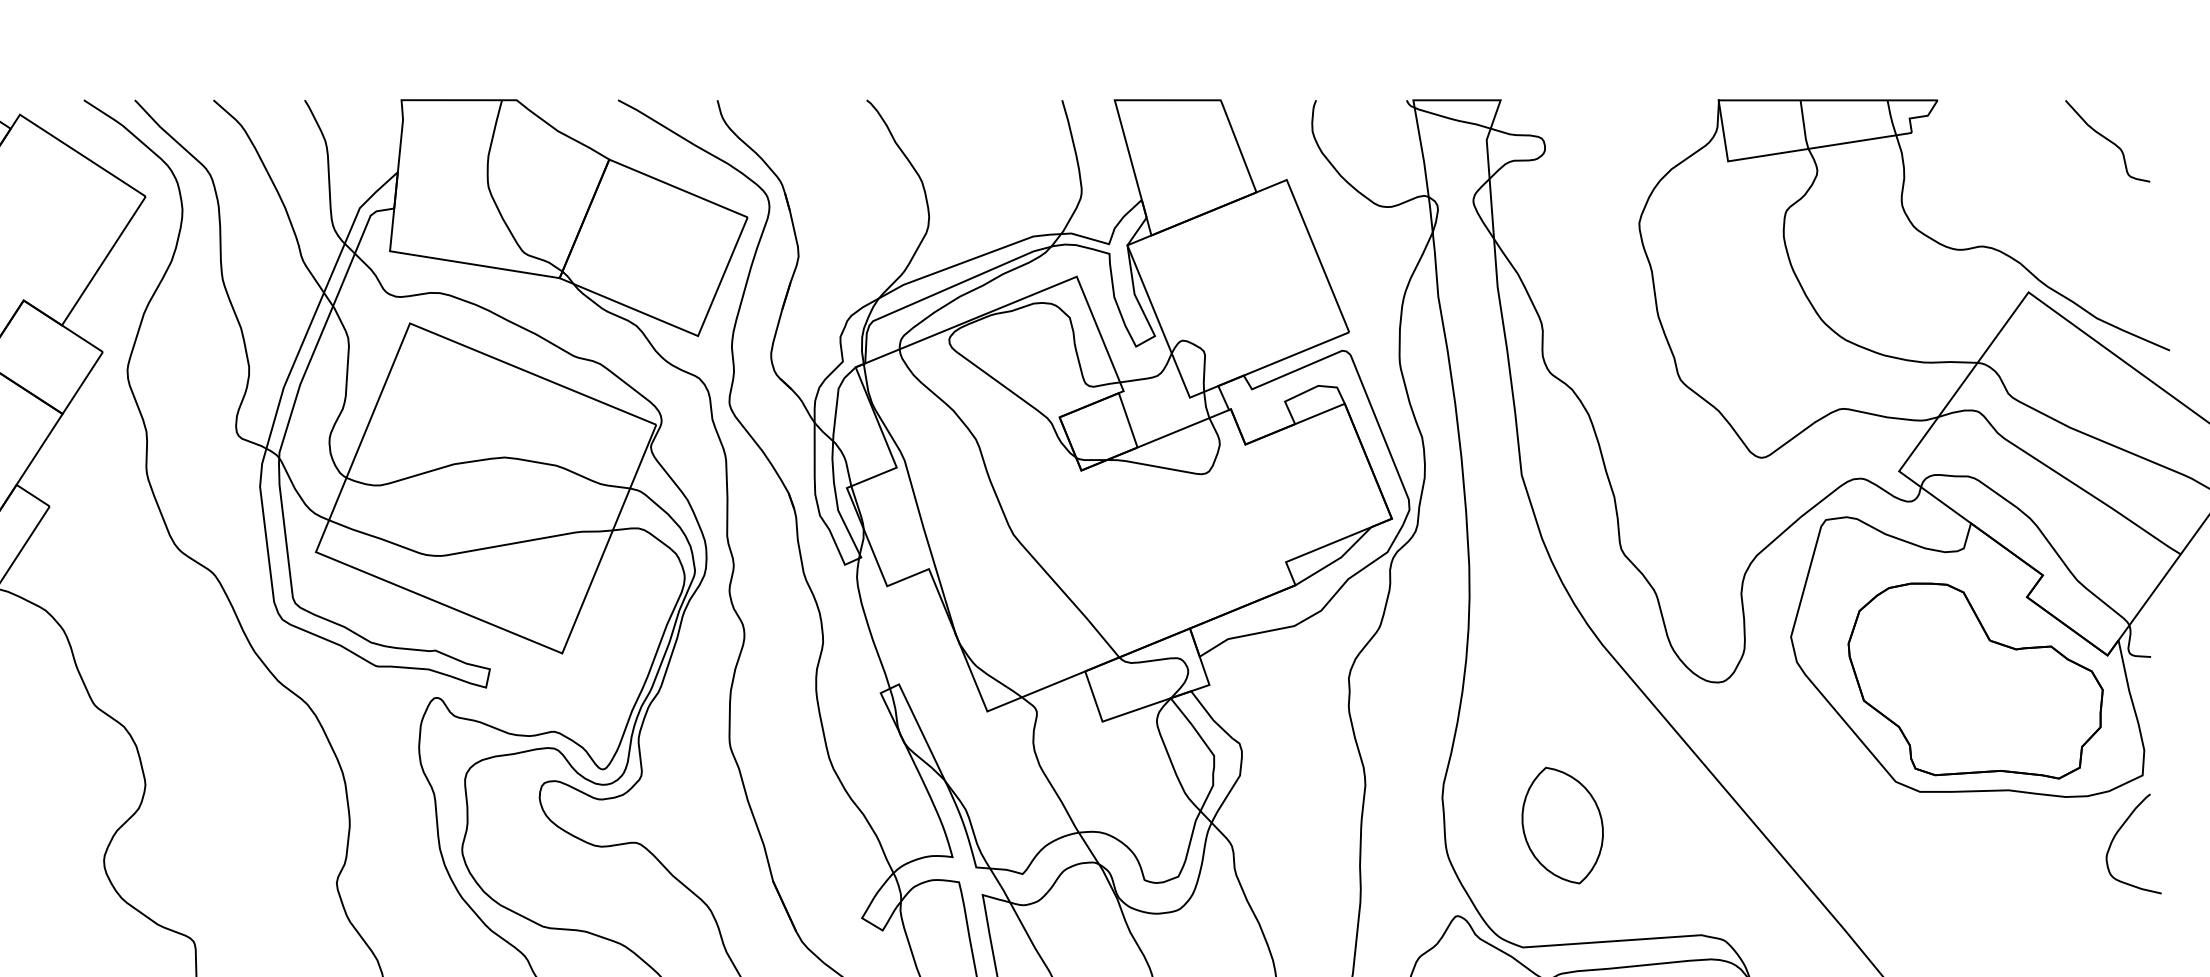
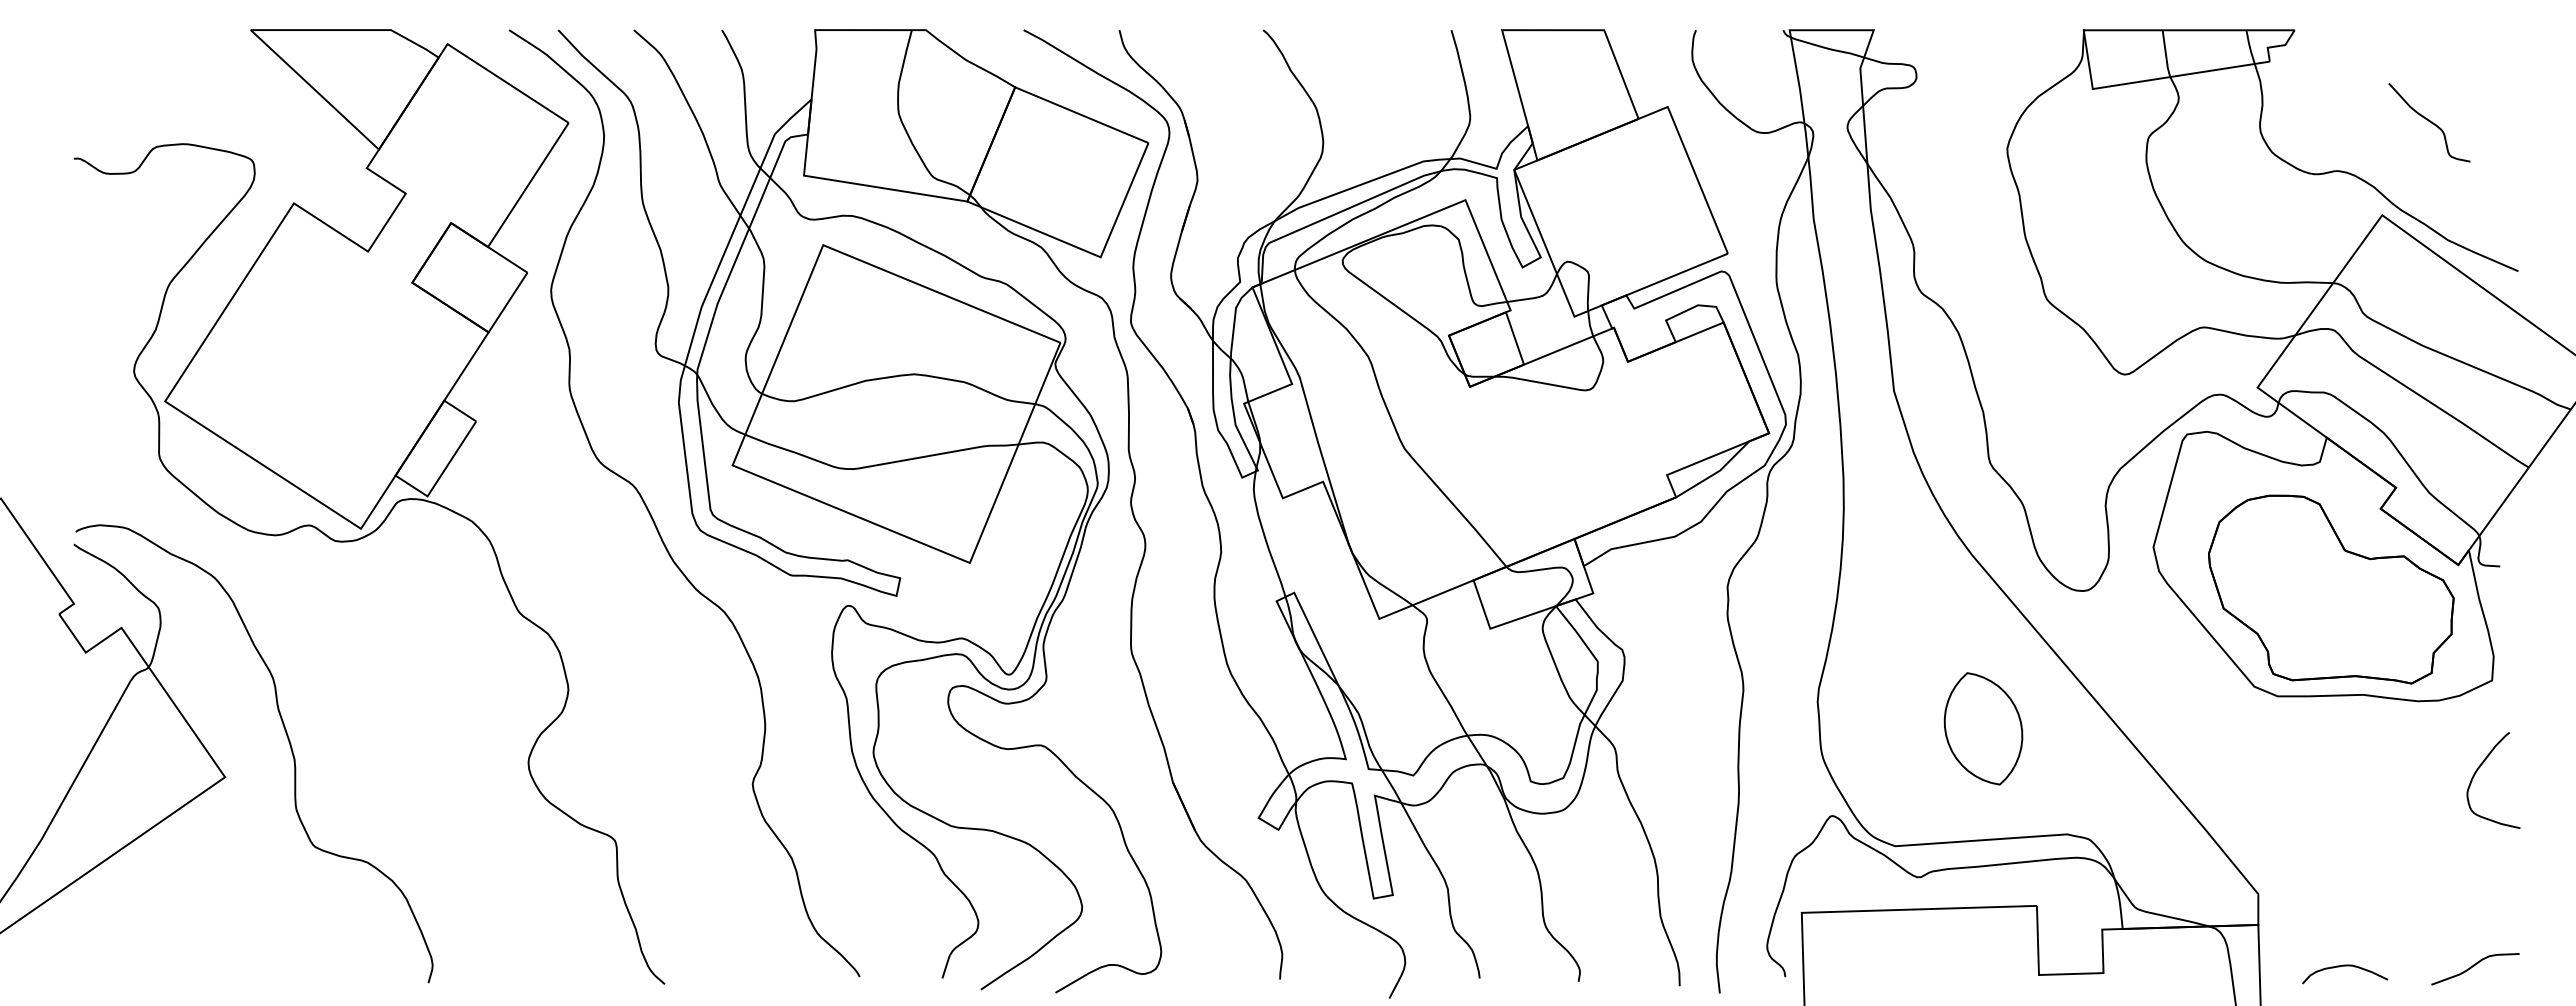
curve: (2107, 141) -> (2429, 122), moved
part: (1562, 825) -> (1983, 728), moved
curve: (2117, 834) -> (2477, 771), moved

